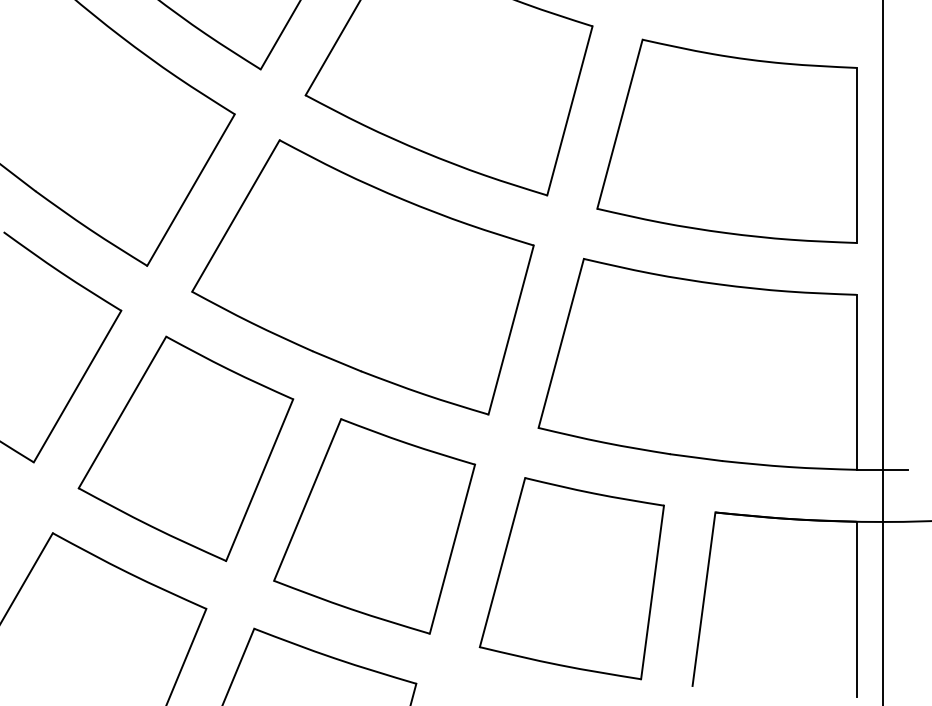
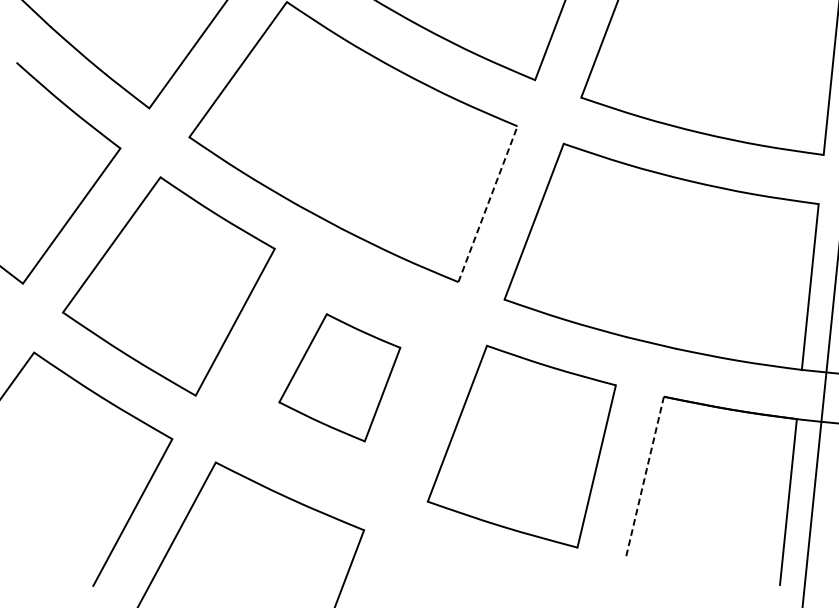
line: (511, 329) -> (488, 203), solid -> dashed
part: (374, 526) -> (339, 377), size x0.6
line: (703, 599) -> (644, 478), solid -> dashed

